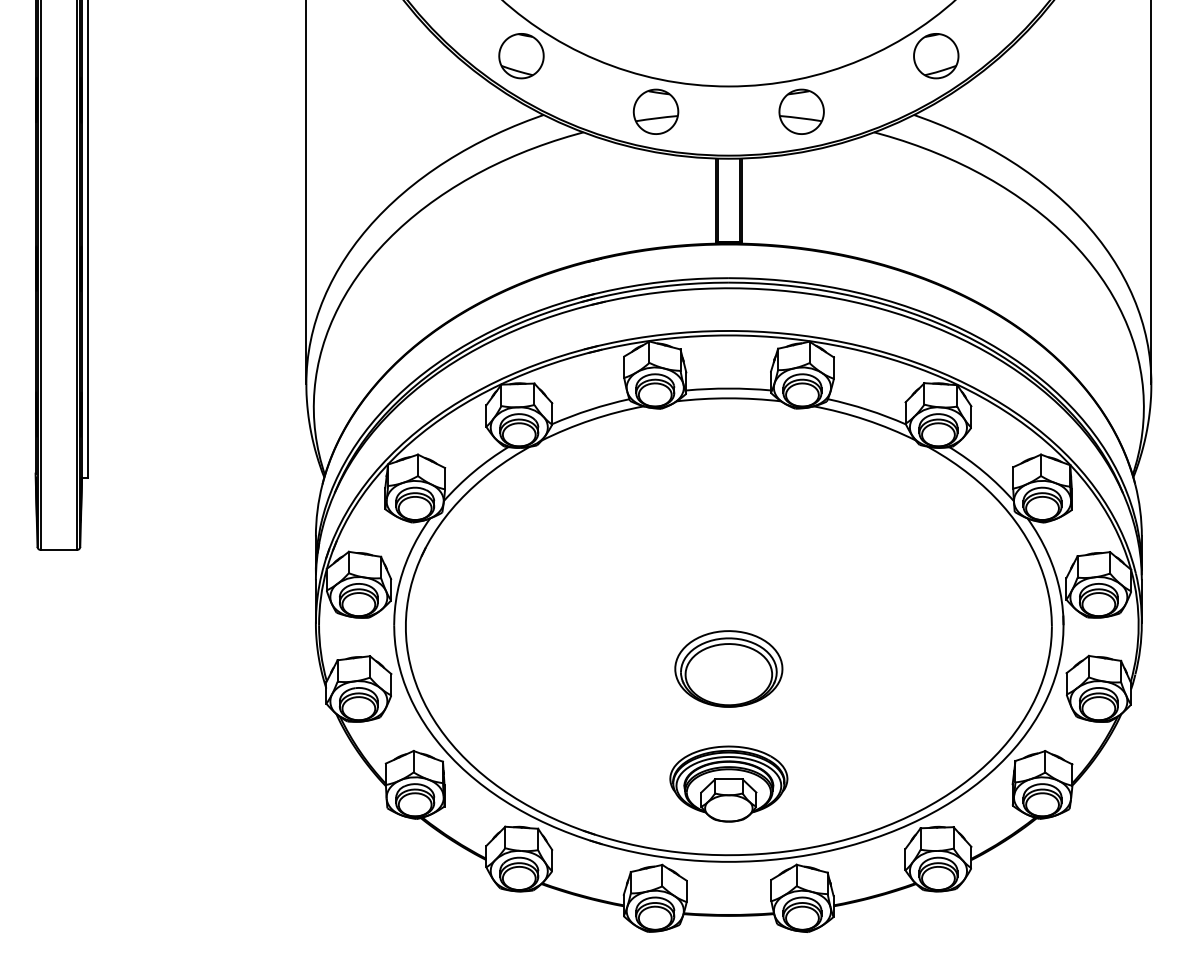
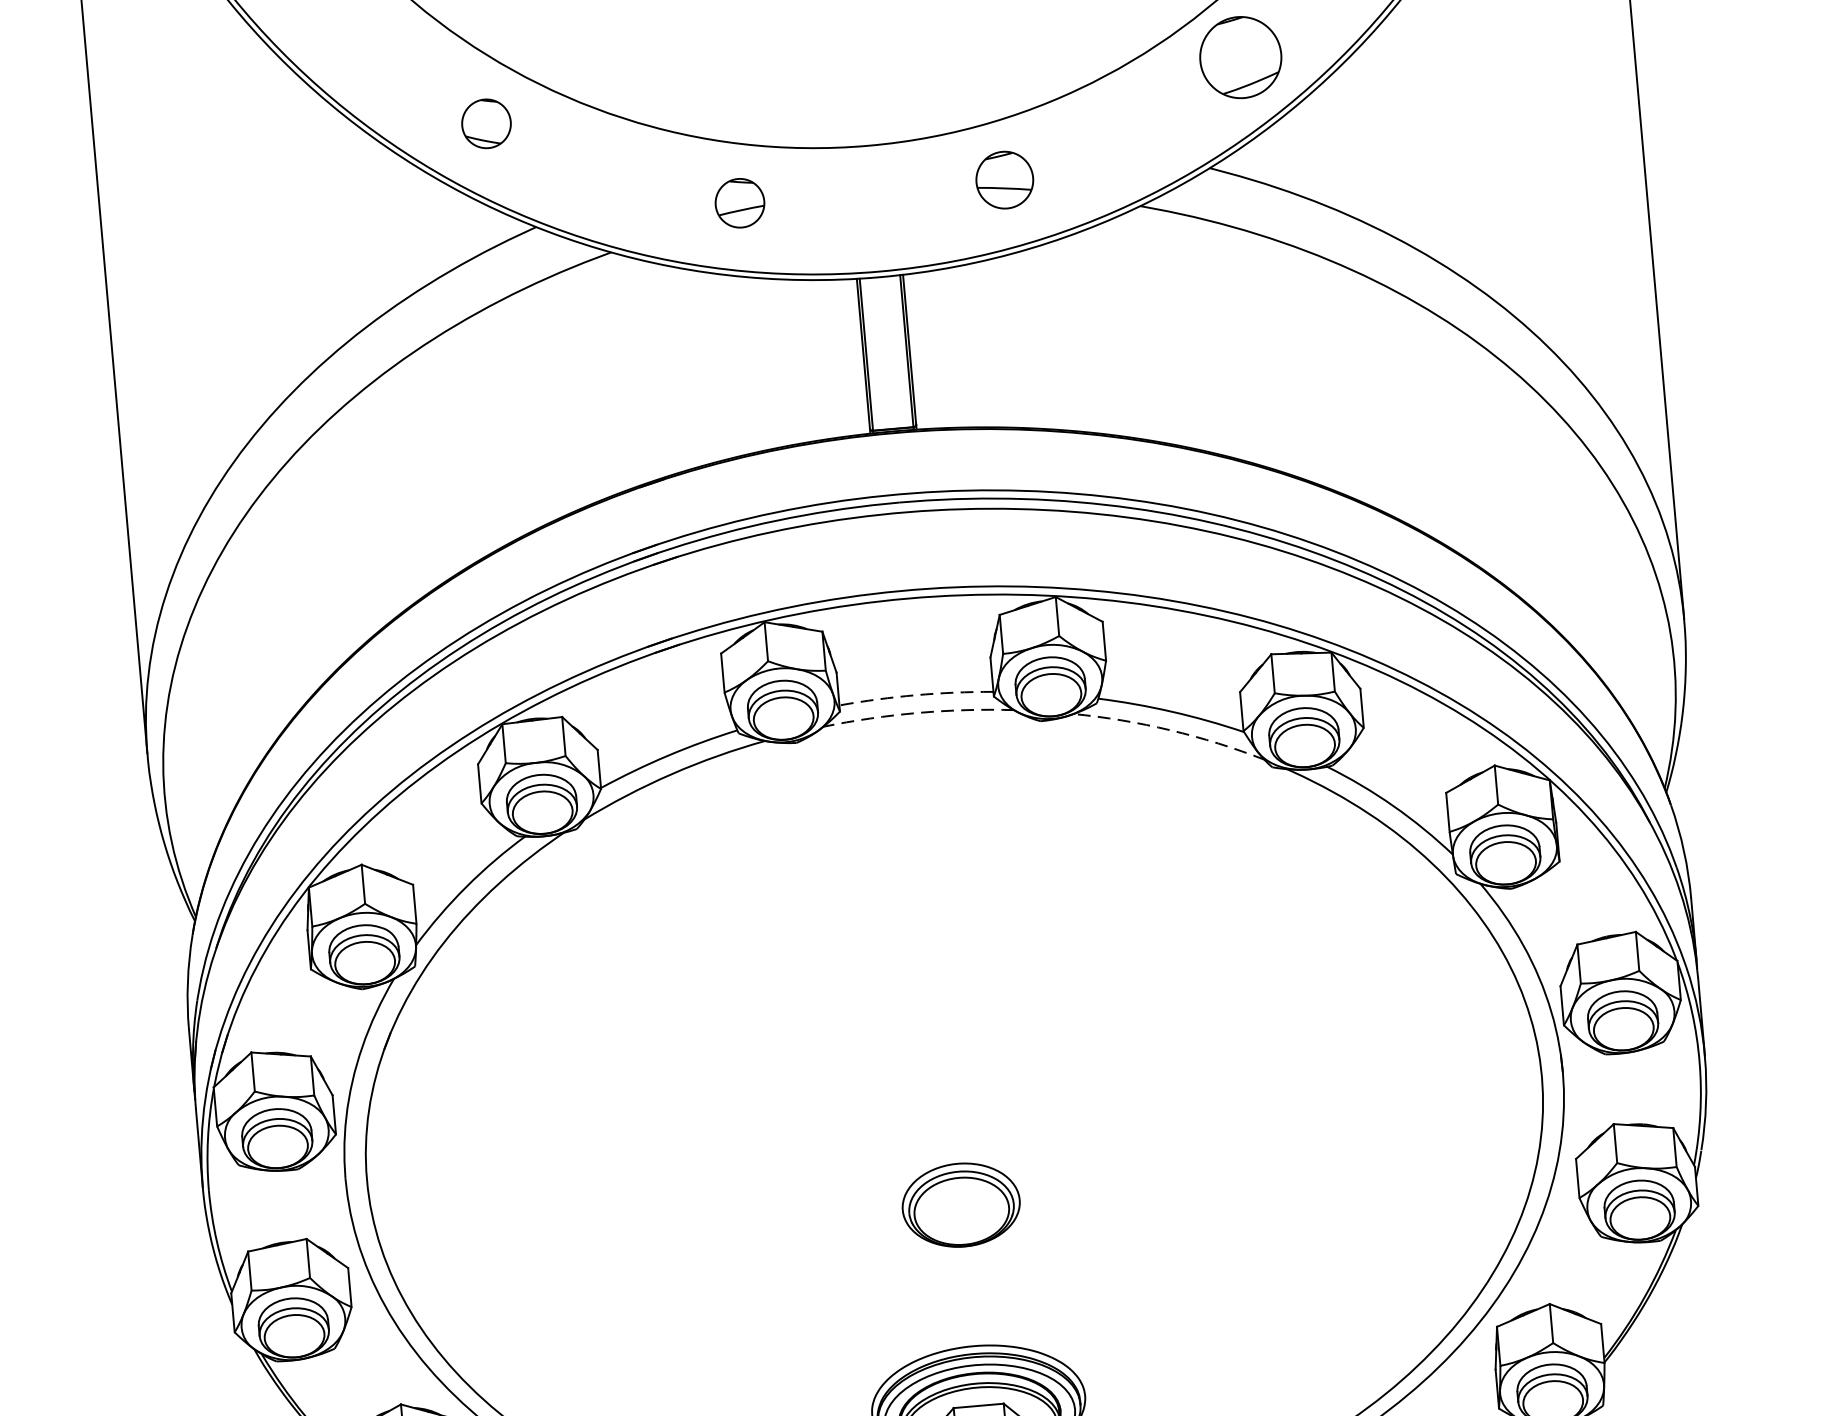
part: (521, 56) -> (486, 124), size x0.6
part: (655, 111) -> (739, 202), size x0.6
part: (801, 111) -> (1004, 179), size x0.7
arc: (728, 388) -> (915, 695), solid -> dashed
arc: (728, 398) -> (917, 713), solid -> dashed
arc: (865, 419) -> (1169, 729), solid -> dashed
part: (728, 668) -> (960, 1204), size x0.6

